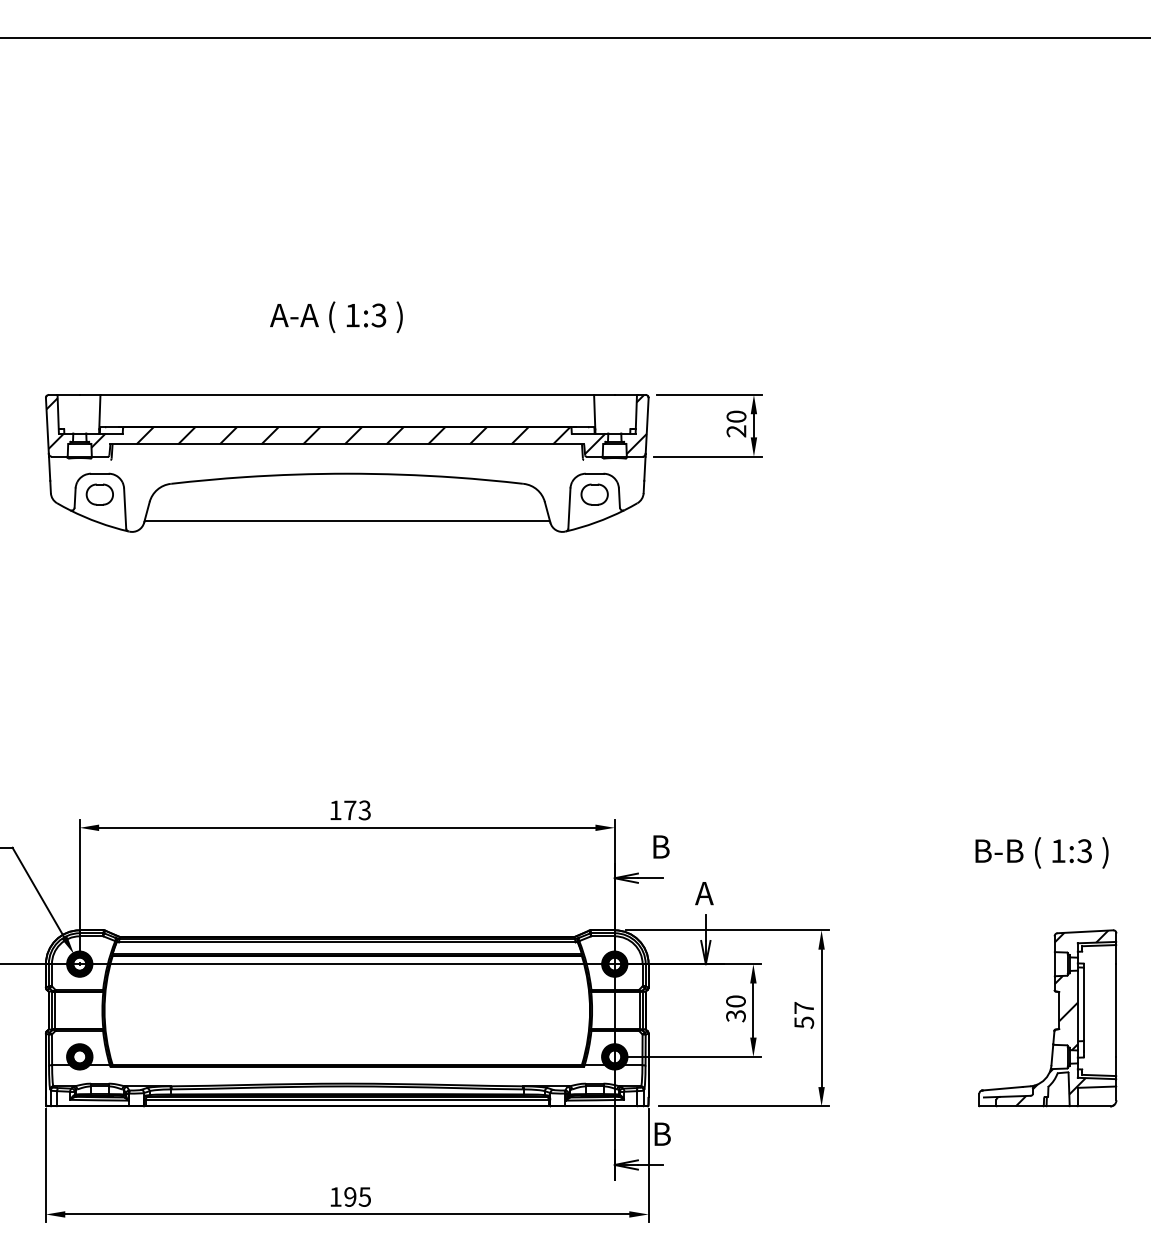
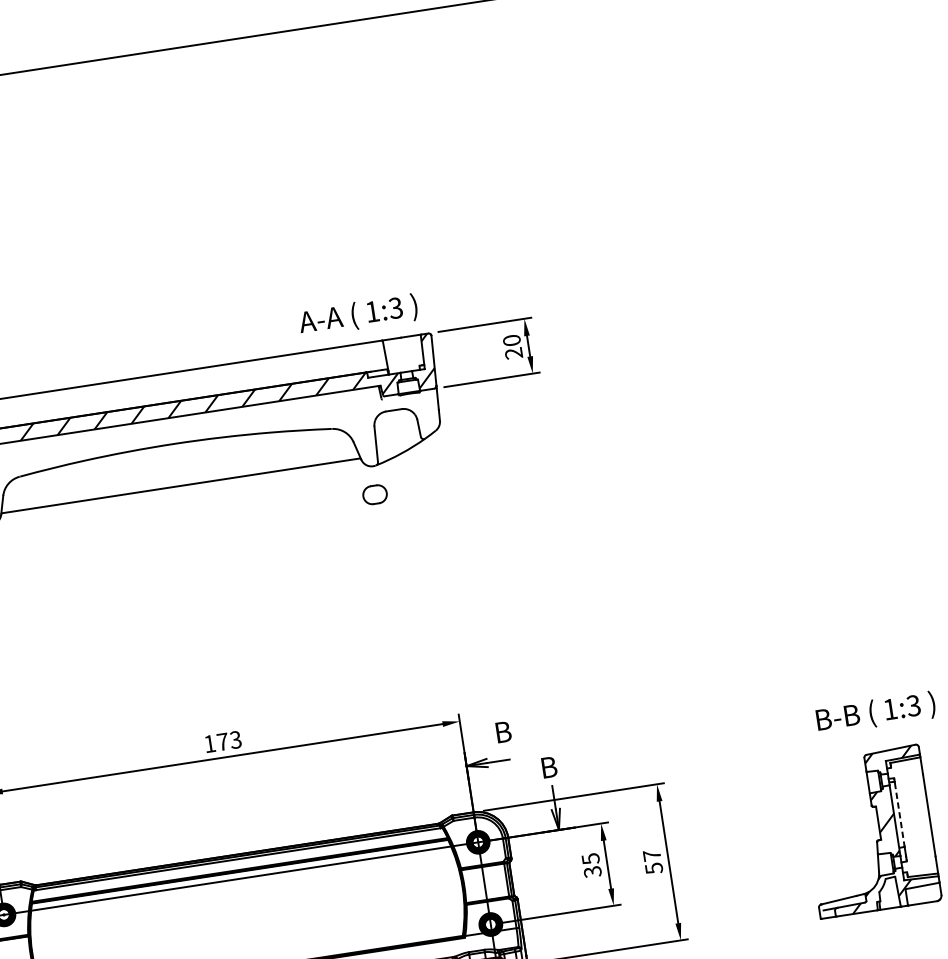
text: (336, 316) -> (358, 314), moved
part: (594, 494) -> (374, 494), moved
text: (1041, 852) -> (875, 712), moved
text: (704, 893) -> (548, 767), A -> B
text: (735, 1001) -> (590, 859), 30 -> 35
line: (1083, 1004) -> (899, 814), solid -> dashed

